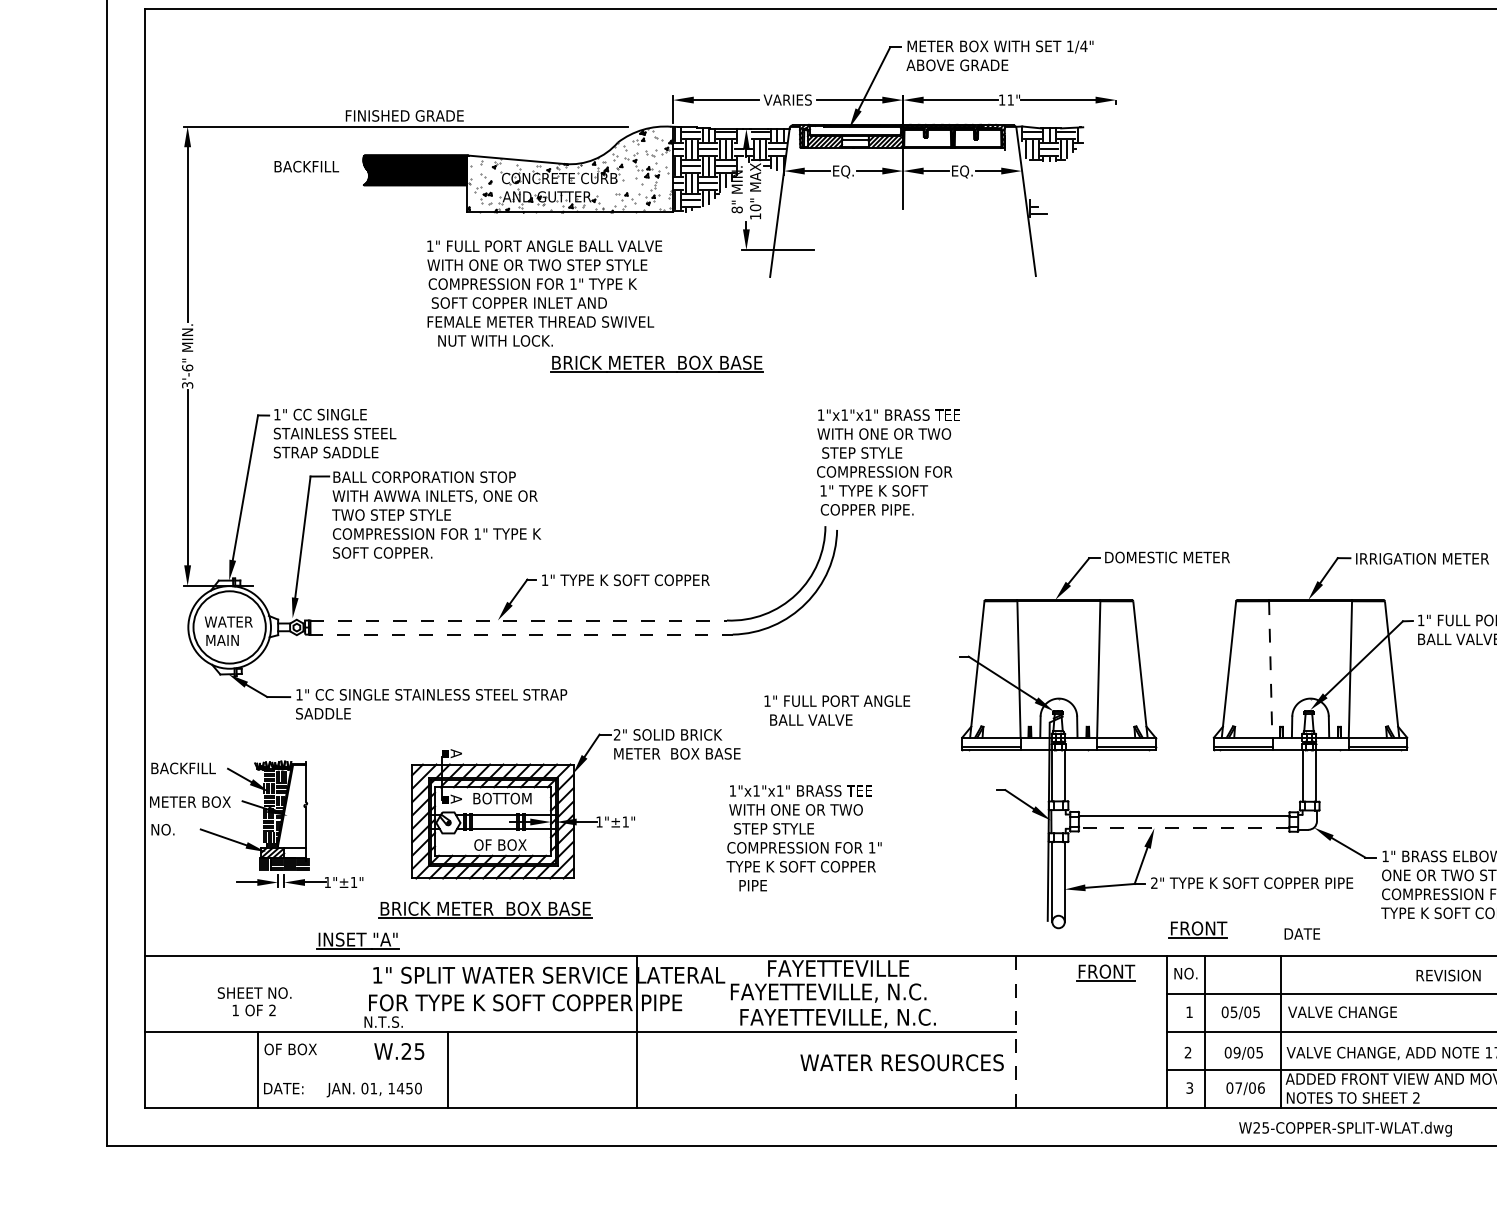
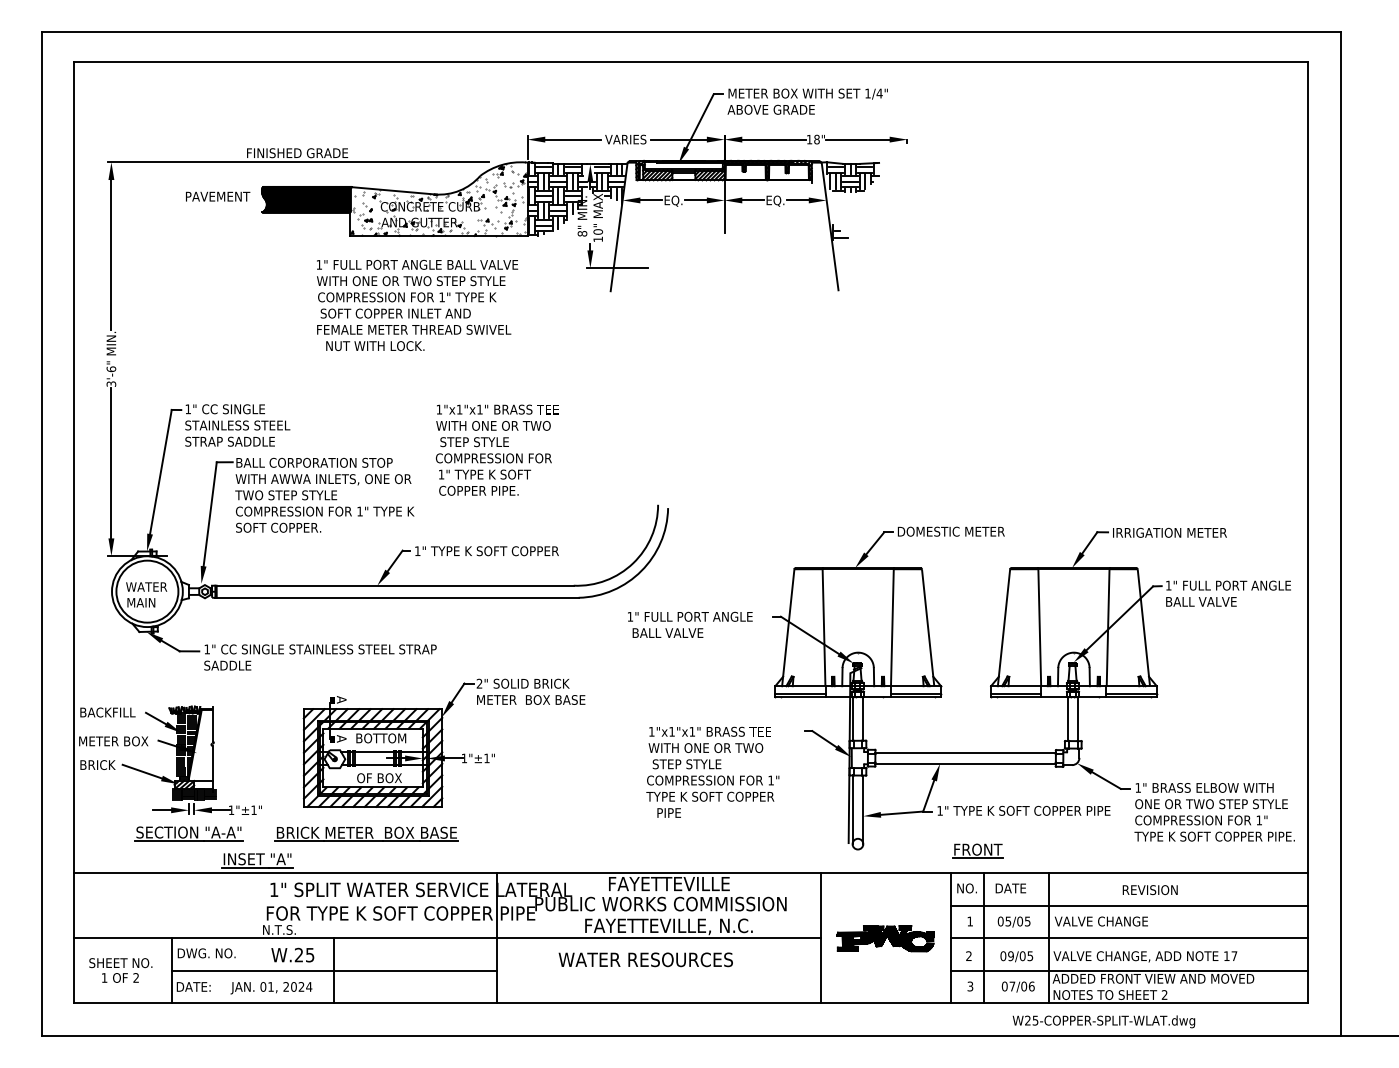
text: (1010, 99) -> (816, 139), 11" -> 18"
text: (312, 166) -> (218, 196), BACKFILL -> PAVEMENT
part: (656, 363) -> (513, 365), removed
text: (887, 461) -> (496, 449), moved
line: (519, 620) -> (395, 585), dashed -> solid
line: (521, 634) -> (397, 597), dashed -> solid
line: (1270, 670) -> (1039, 628), dashed -> solid
text: (837, 710) -> (690, 624), moved
line: (1184, 827) -> (965, 763), dashed -> solid
text: (172, 830) -> (98, 765), NO. -> BRICK
text: (803, 837) -> (712, 771), moved
text: (1153, 882) -> (939, 810), 2" -> 1"
part: (277, 909) -> (188, 833), added
text: (1301, 934) -> (1010, 888), moved
part: (1105, 972) -> (898, 887), removed
text: (1447, 976) -> (1149, 890), moved
text: (828, 992) -> (660, 904), FAYETTEVILLE, N.C. -> PUBLIC WORKS COMMISSION
text: (254, 1001) -> (120, 970), moved
line: (1016, 1032) -> (821, 938), dashed -> solid
part: (1090, 1032) -> (885, 938), added
text: (298, 1049) -> (206, 953), OF BOX -> DWG. NO.
text: (901, 1062) -> (645, 959), moved
line: (446, 1069) -> (333, 970), added
text: (404, 1088) -> (297, 986), 1450 -> 2024

